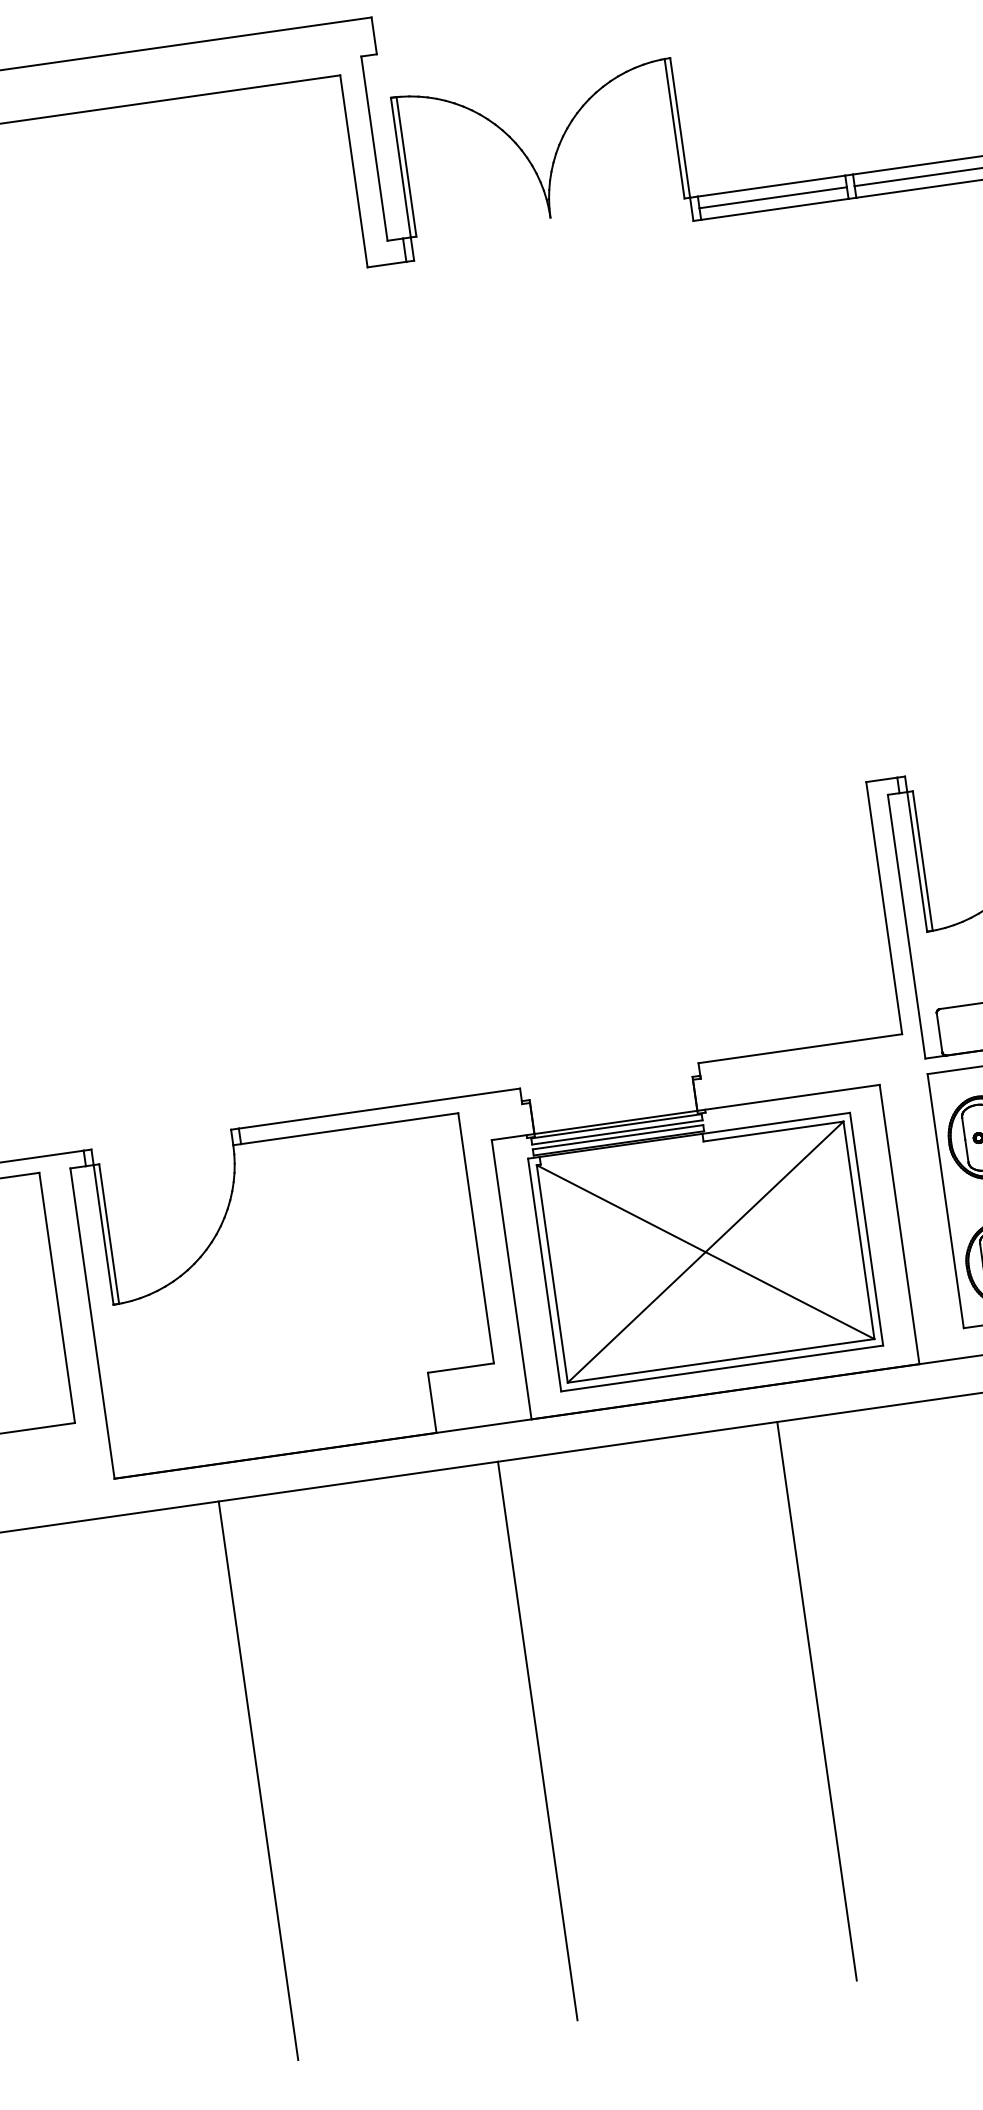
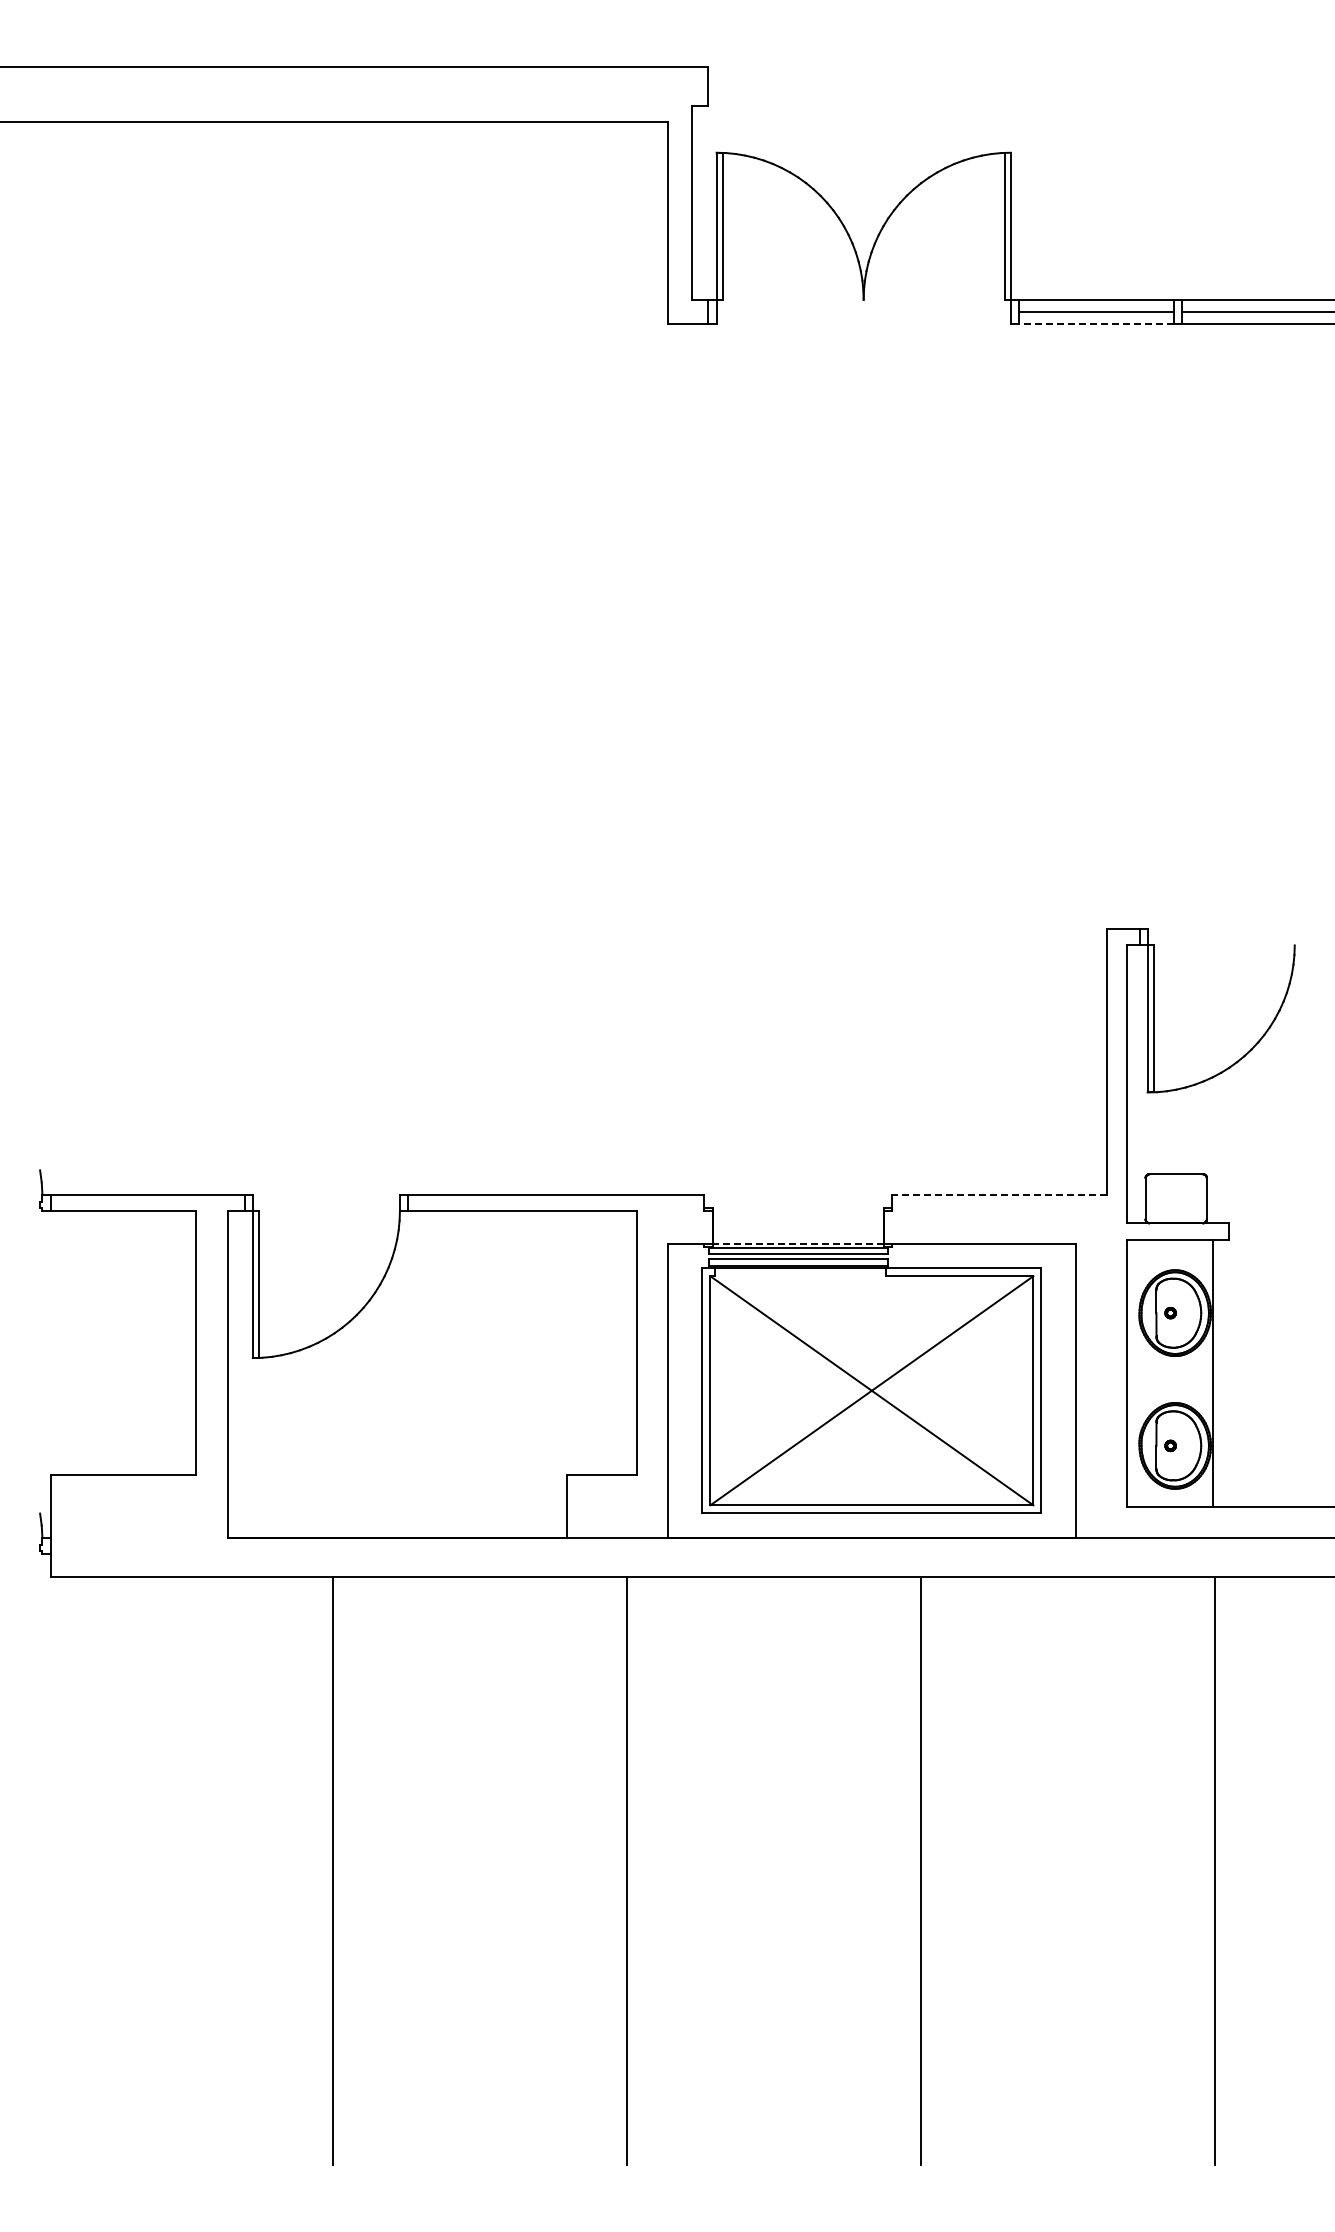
line: (774, 209) -> (1096, 324), solid -> dashed
line: (800, 1048) -> (999, 1194), solid -> dashed
line: (616, 1122) -> (798, 1243), solid -> dashed

